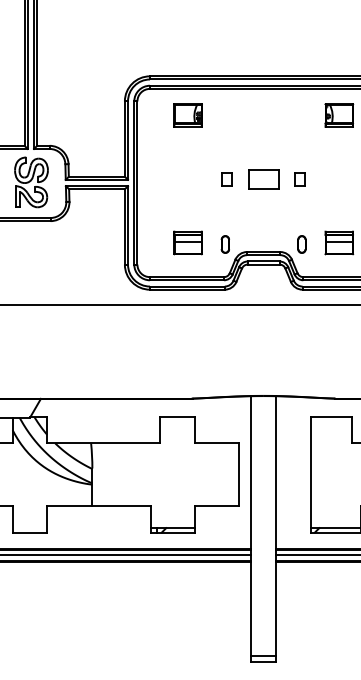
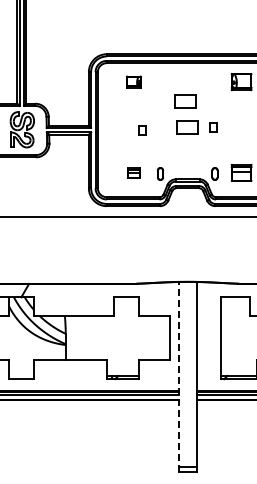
part: (187, 116) -> (133, 82), size x0.7
part: (260, 142) -> (185, 101), added
part: (226, 179) -> (142, 130), moved
part: (187, 242) -> (133, 172), size x0.6
line: (250, 528) -> (178, 376), solid -> dashed

